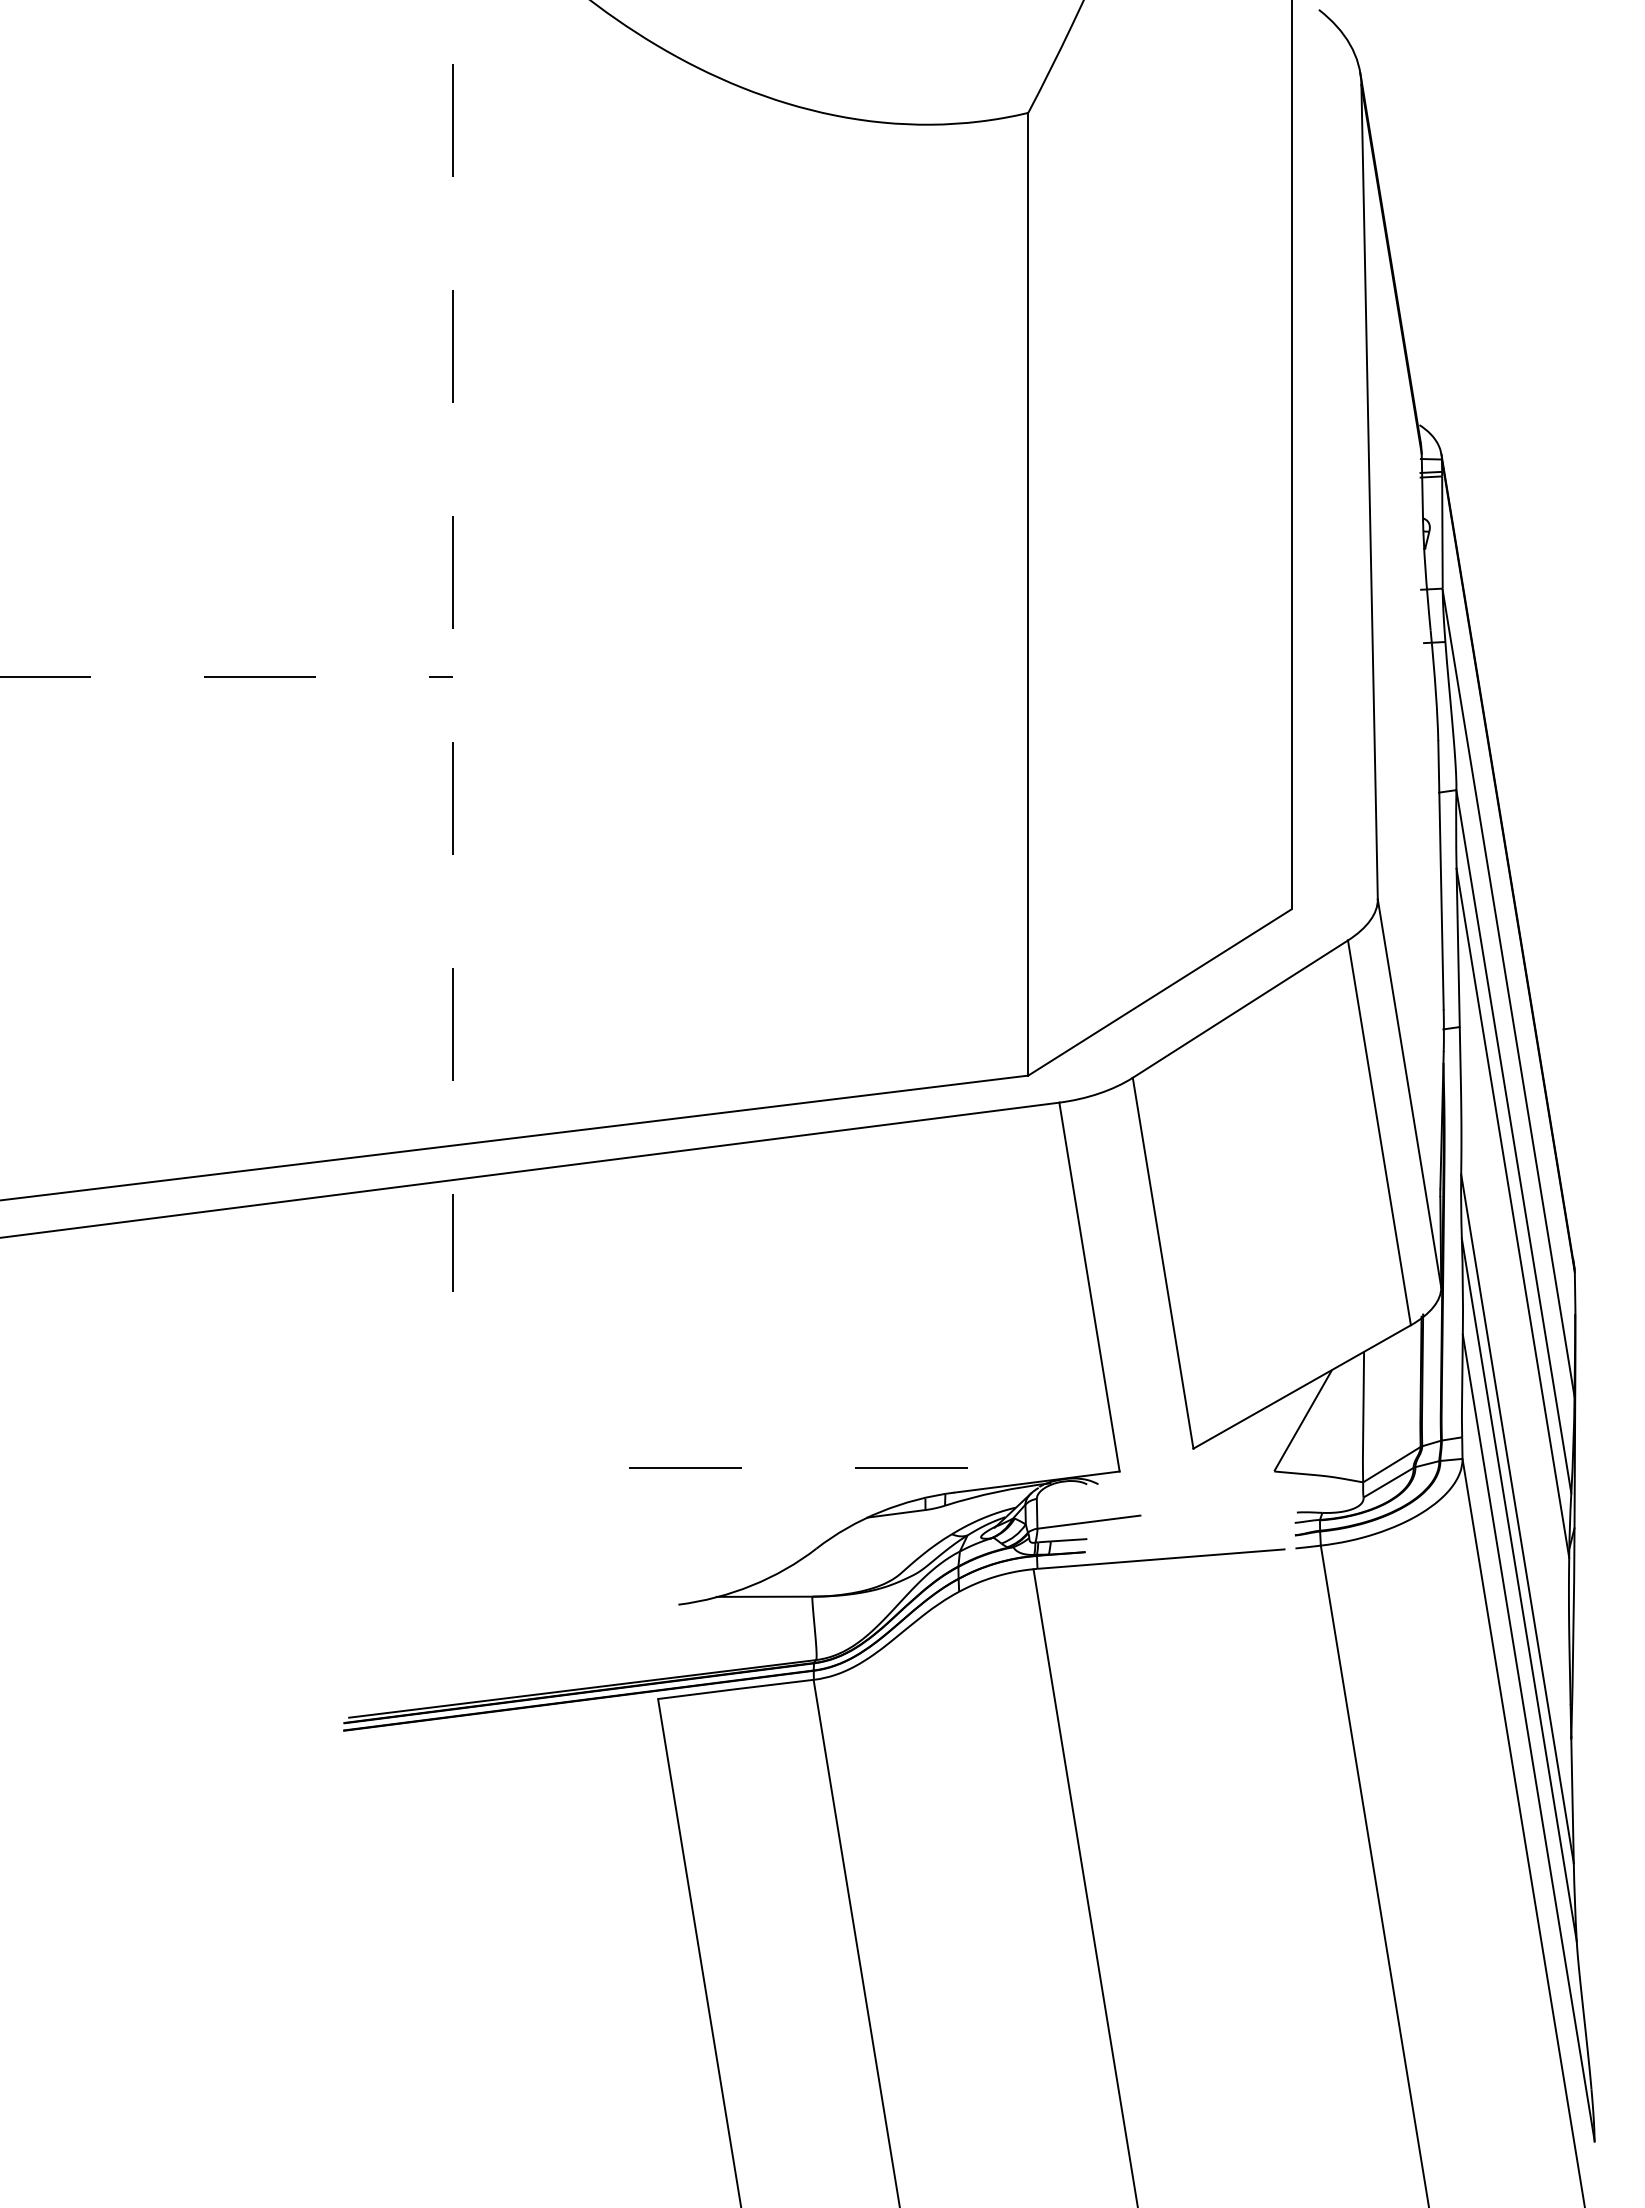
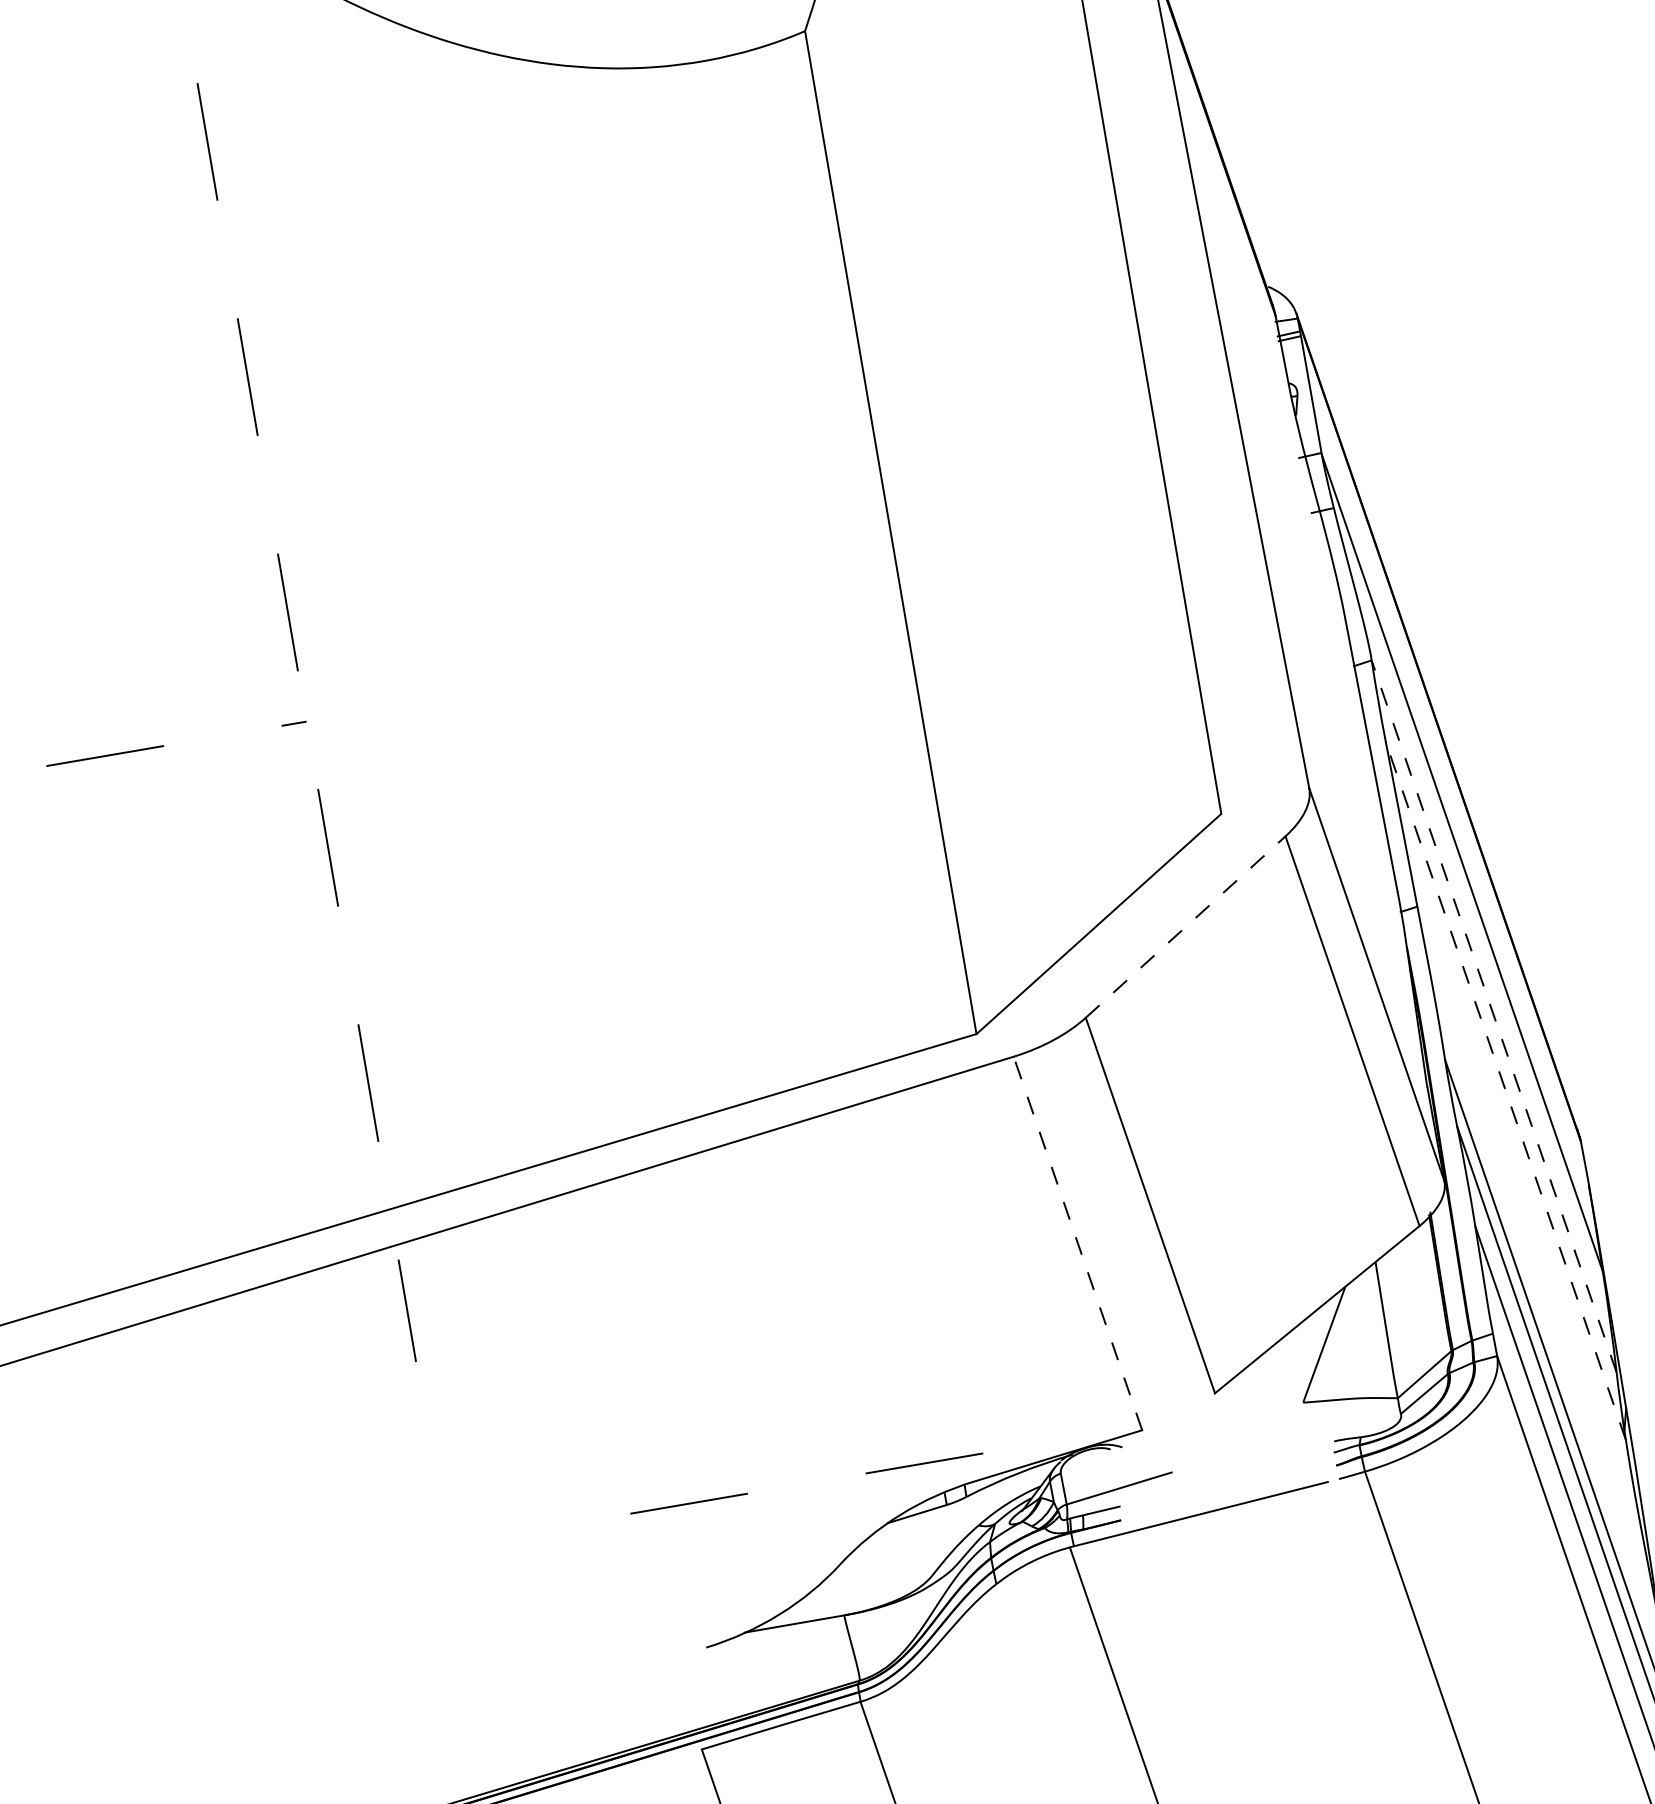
line: (1240, 1009) -> (1185, 927), solid -> dashed
line: (1513, 1141) -> (1493, 1016), solid -> dashed
line: (1512, 1213) -> (1505, 1091), solid -> dashed
line: (1089, 1287) -> (1078, 1243), solid -> dashed

